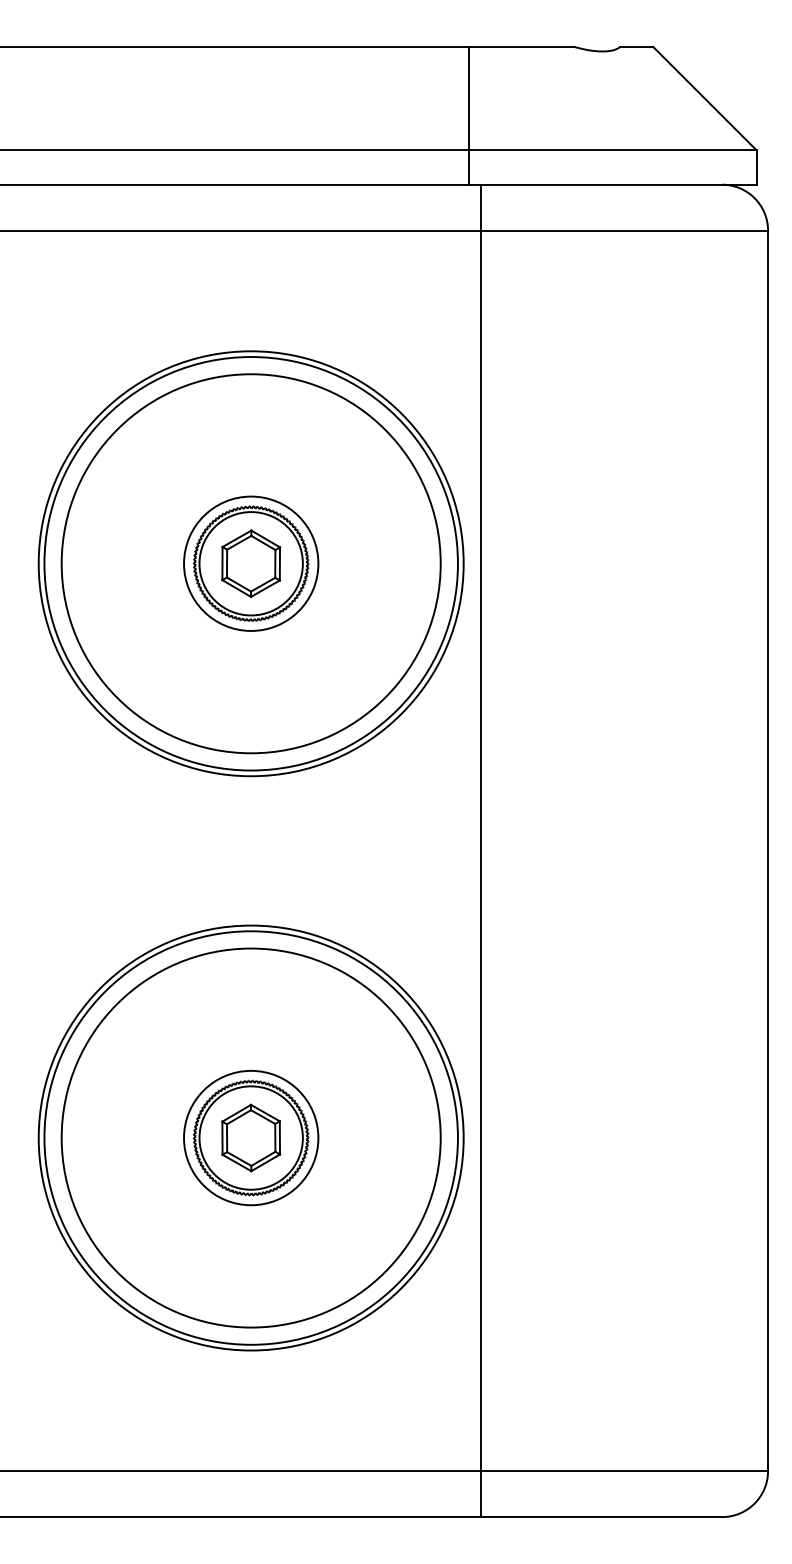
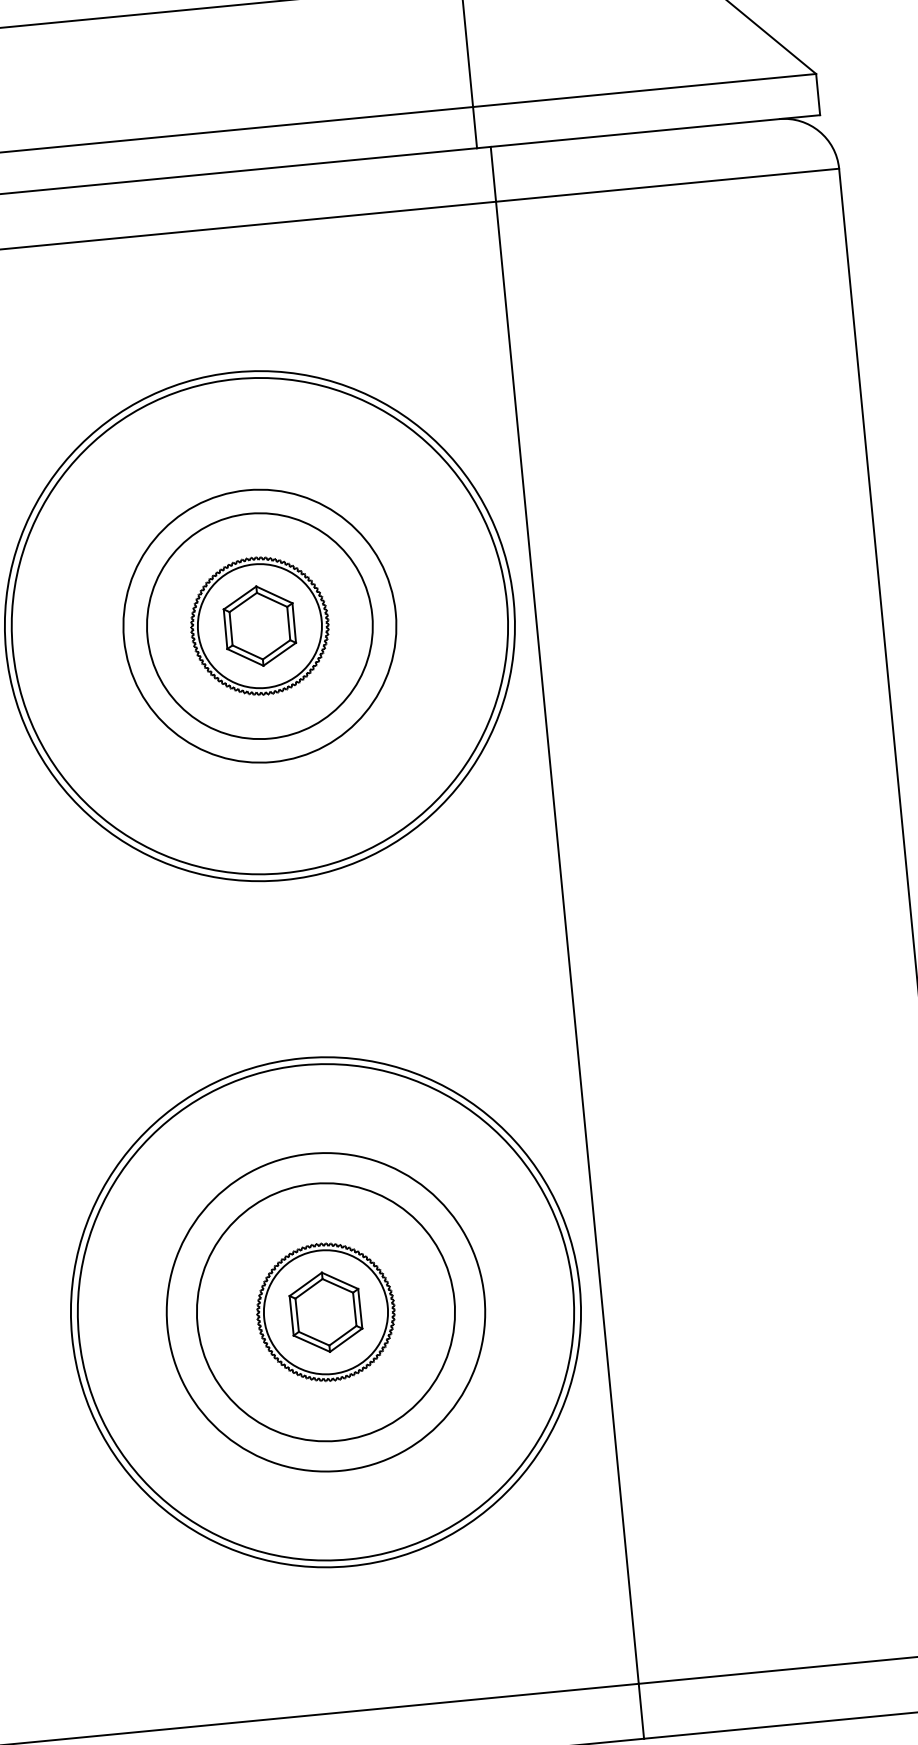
circle: (250, 563) -> (259, 625), size x0.6
circle: (251, 563) -> (260, 625), size x1.4
circle: (250, 1137) -> (325, 1311), size x0.7
circle: (251, 1137) -> (326, 1311), size x1.6

